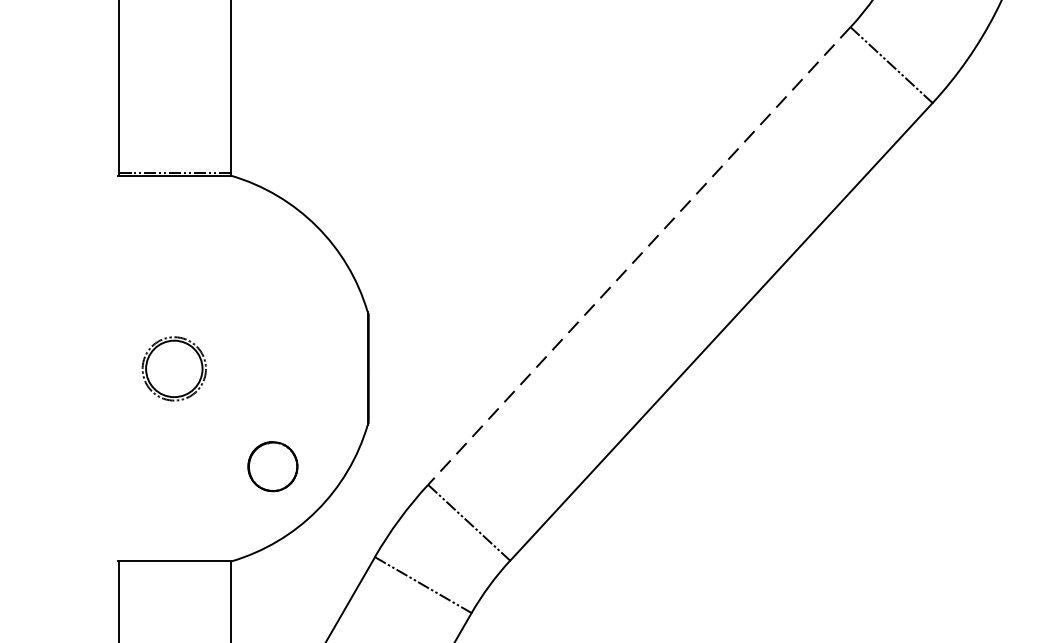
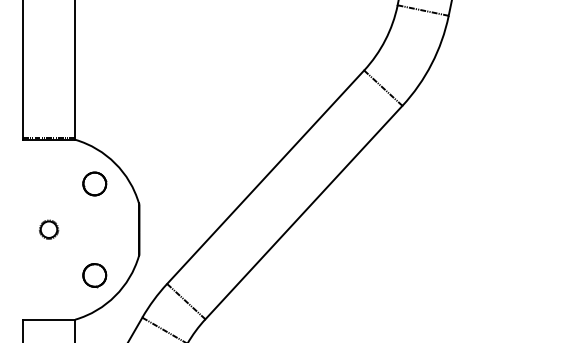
line: (638, 256) -> (265, 177), dashed -> solid
part: (272, 269) -> (94, 183), added
circle: (175, 368) -> (49, 229), size x0.62

